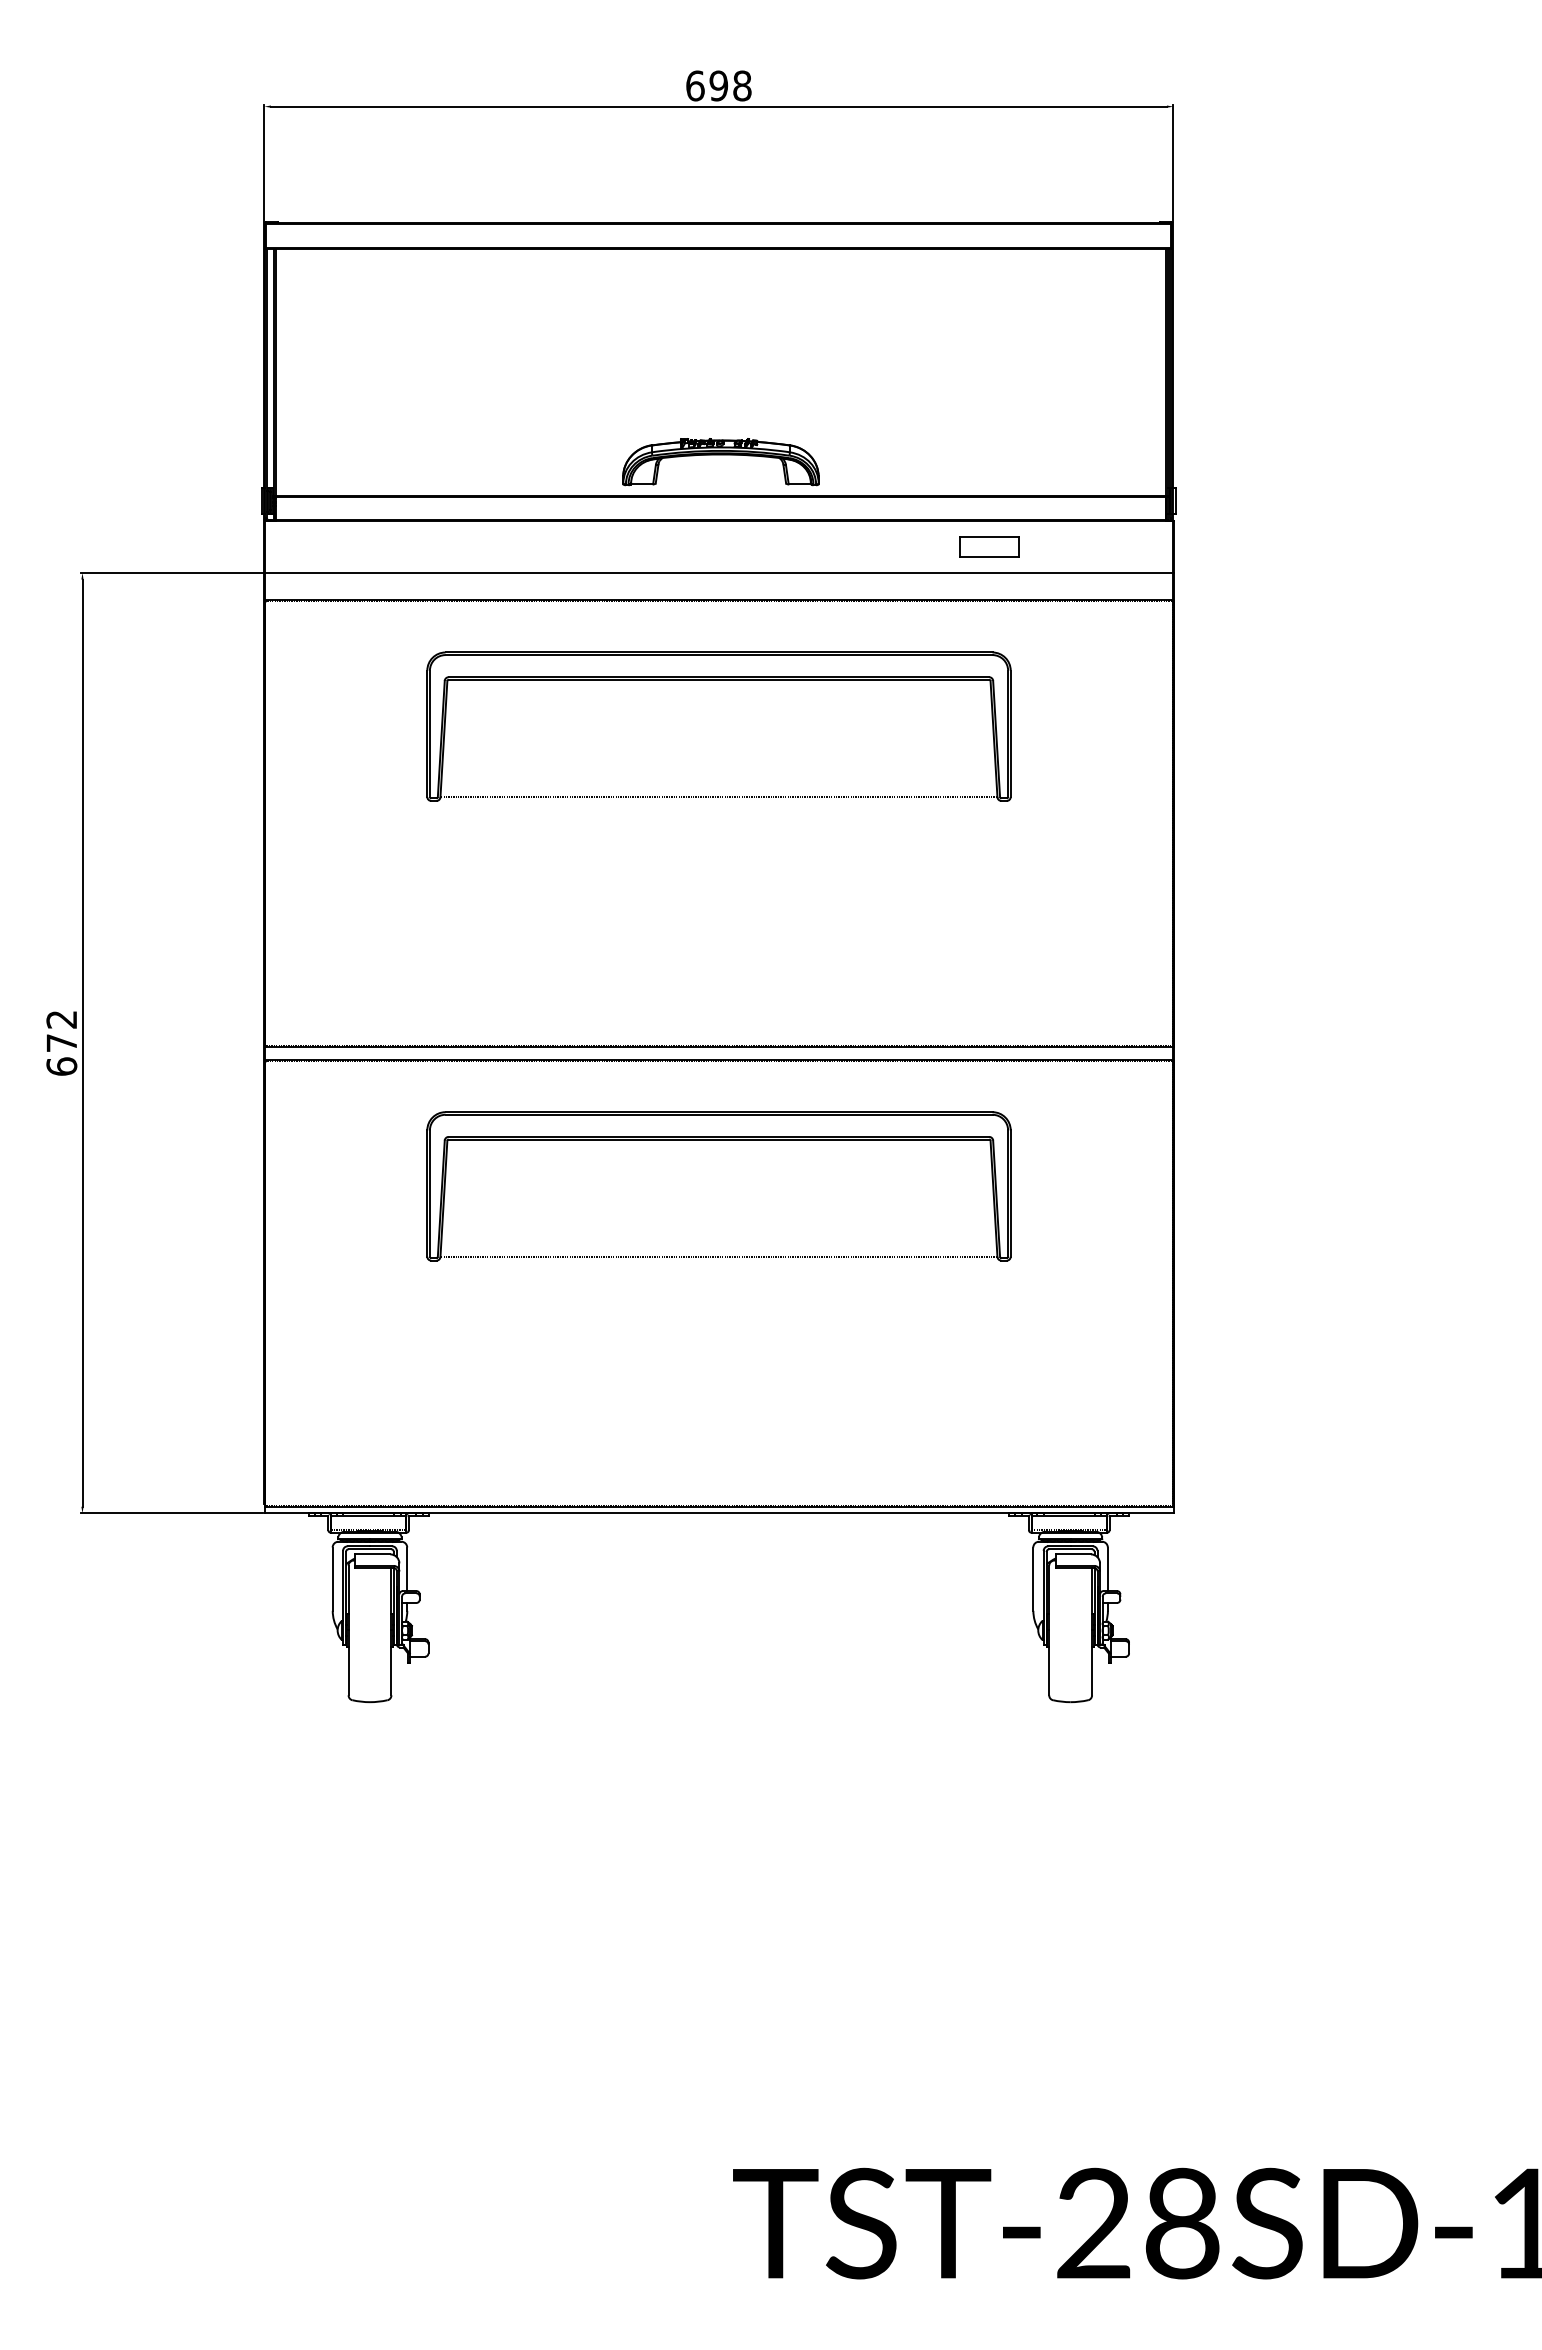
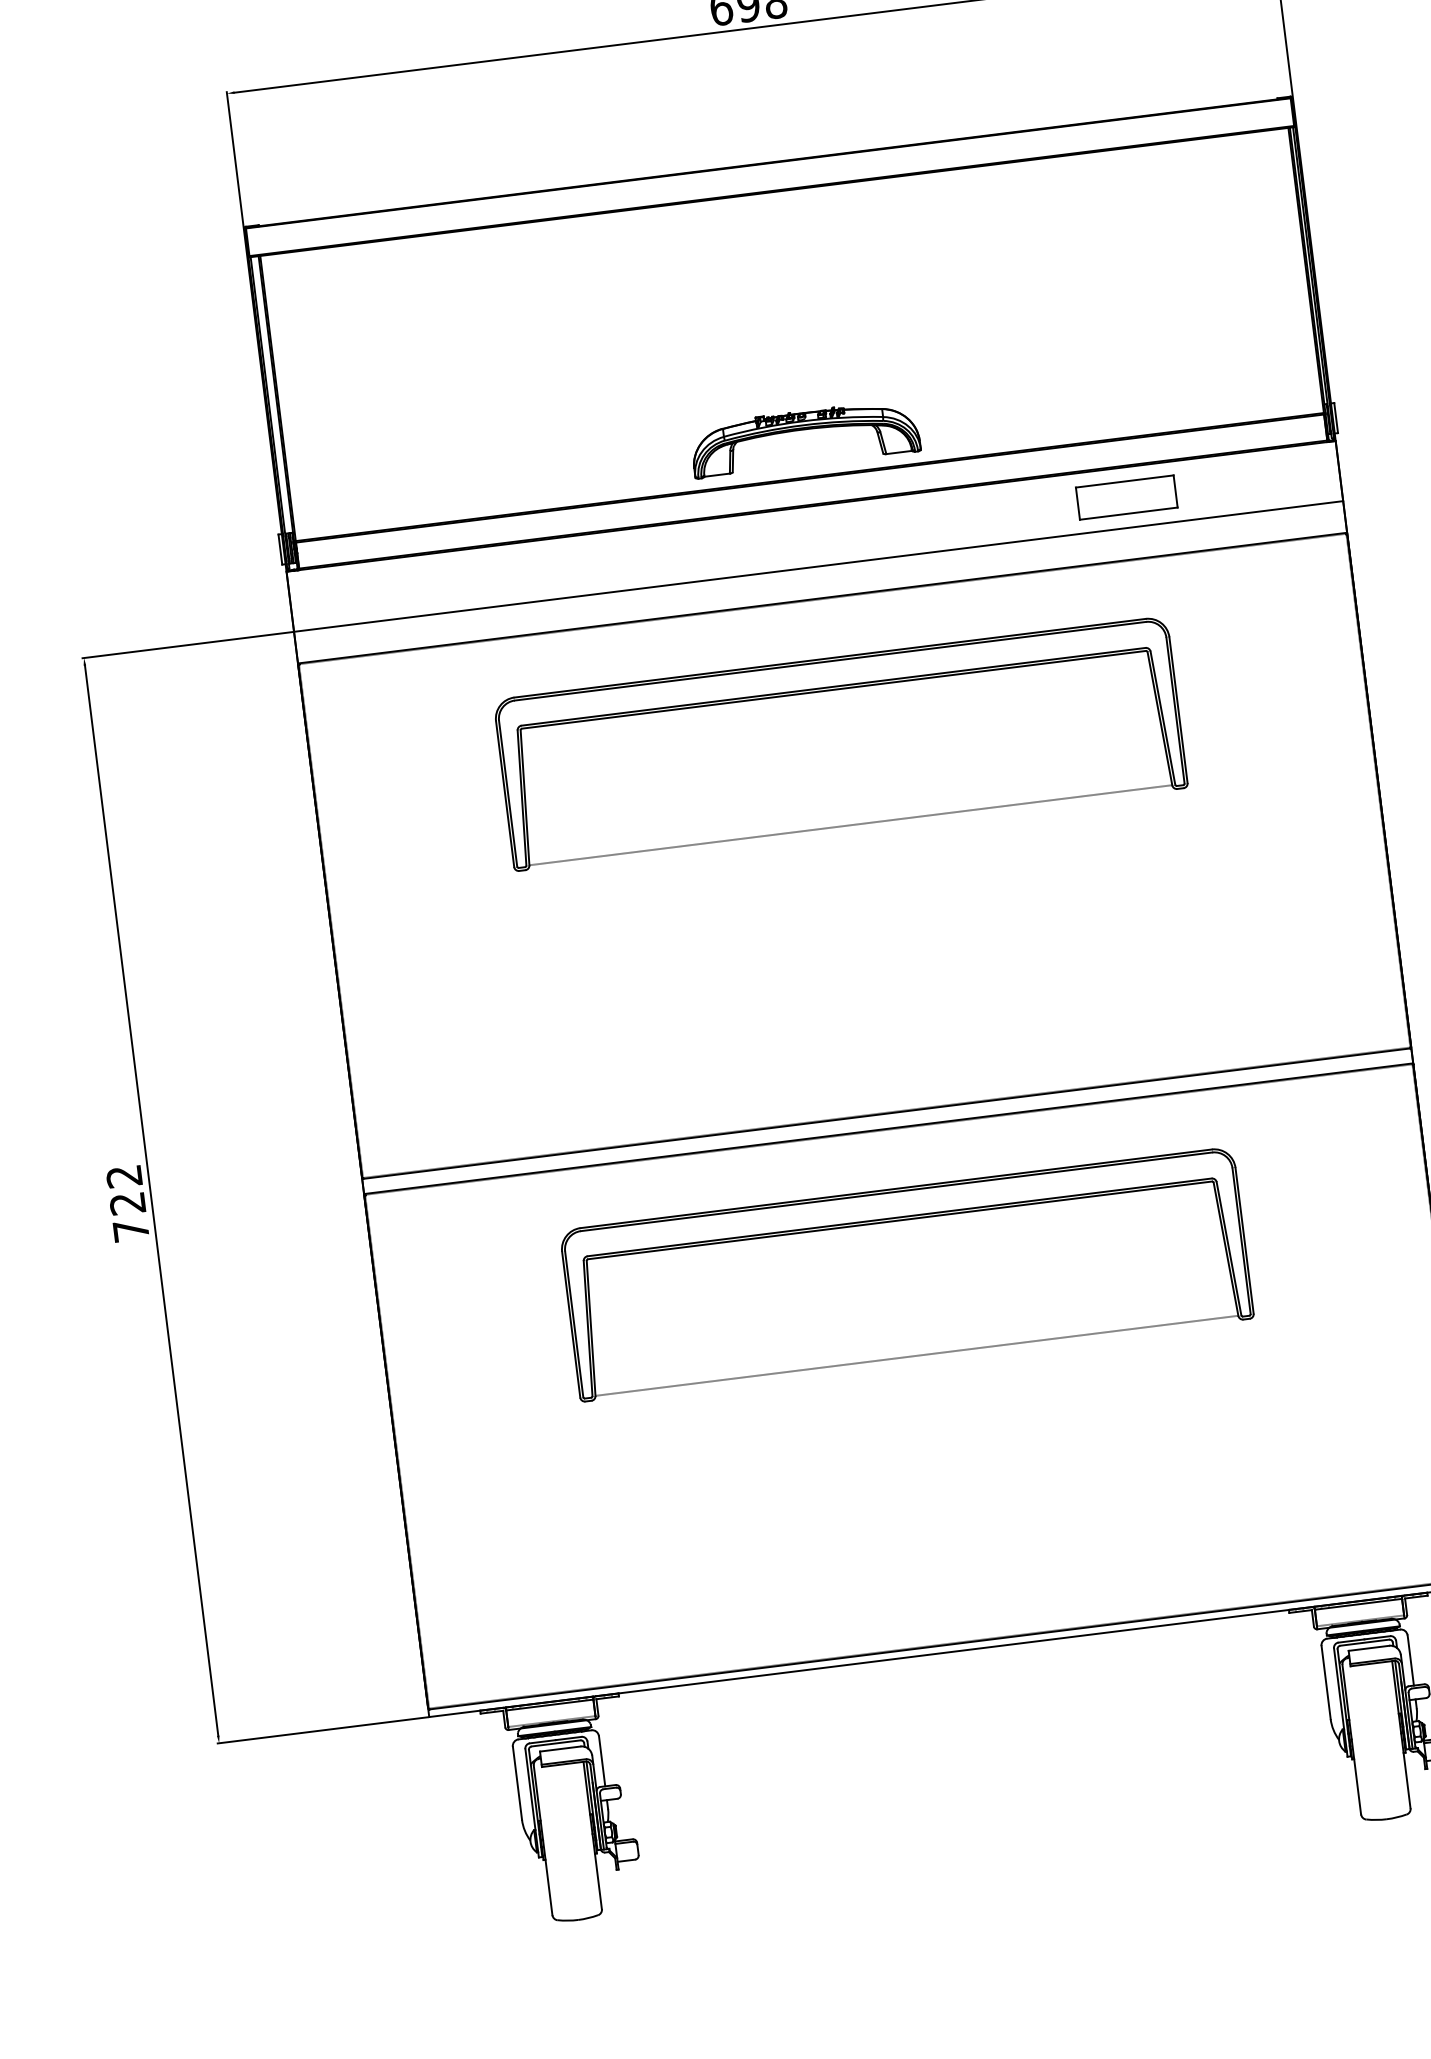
part: (989, 546) -> (1127, 497), size x1.43
text: (61, 1054) -> (129, 1216), 672 -> 722

